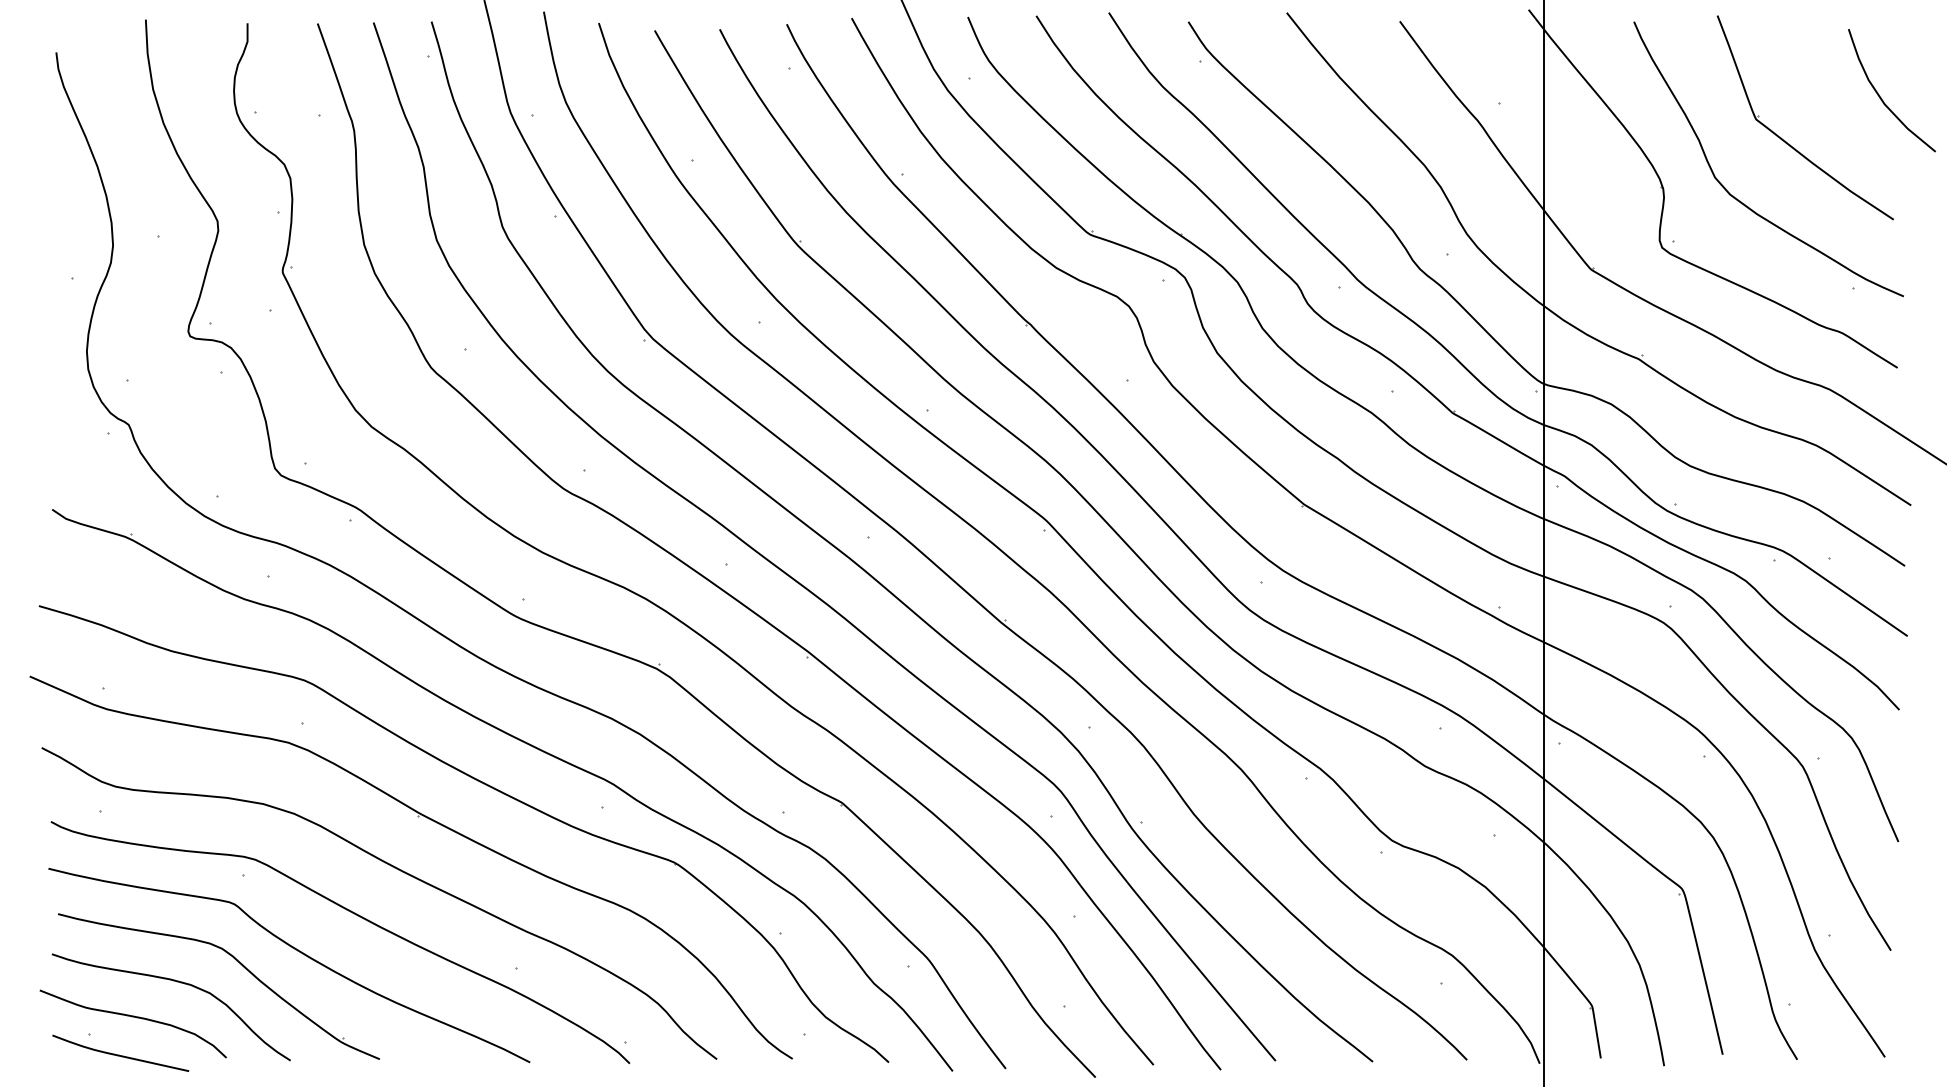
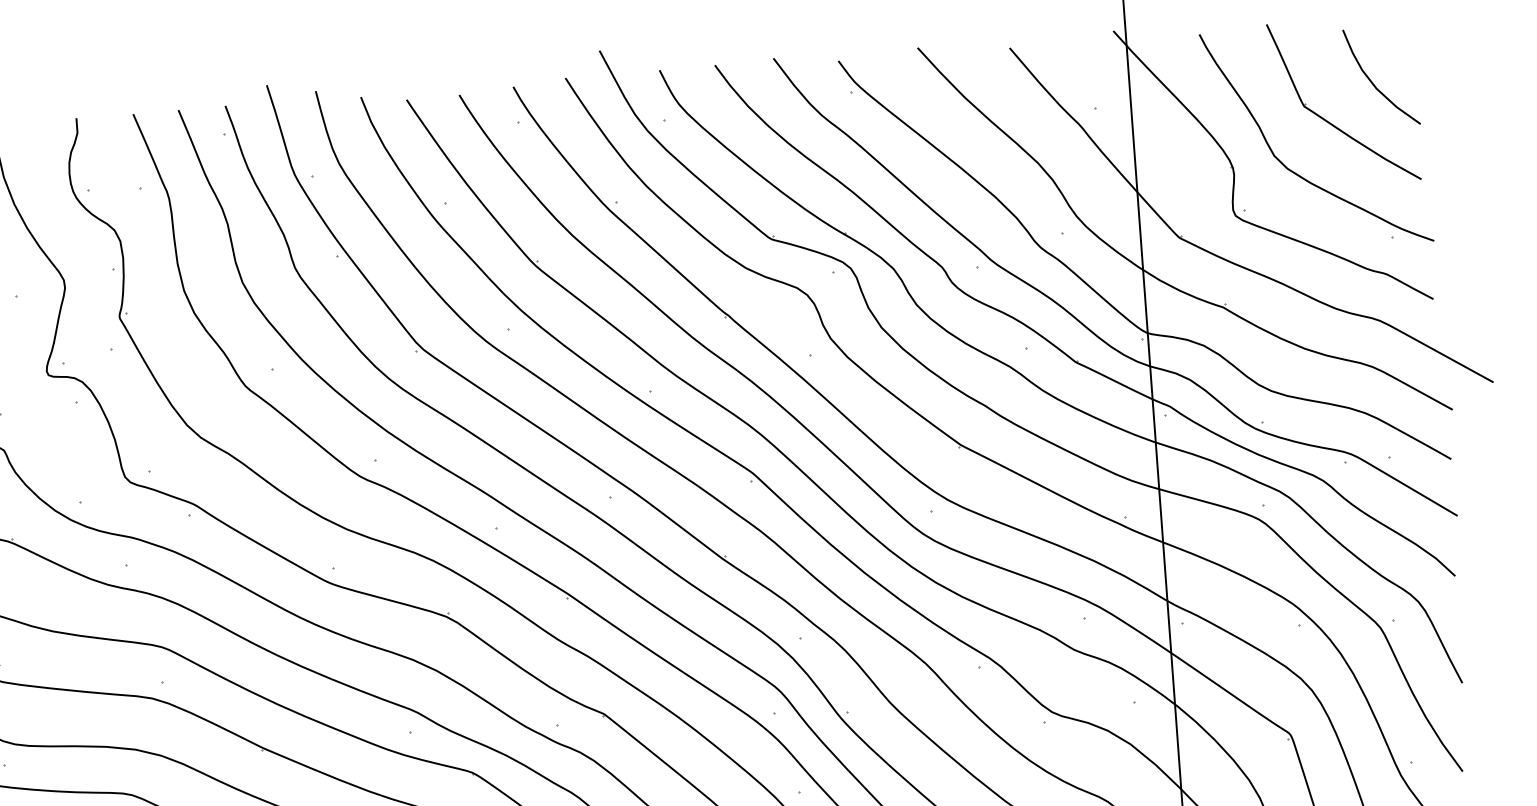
curve: (1881, 97) -> (1373, 83), moved

